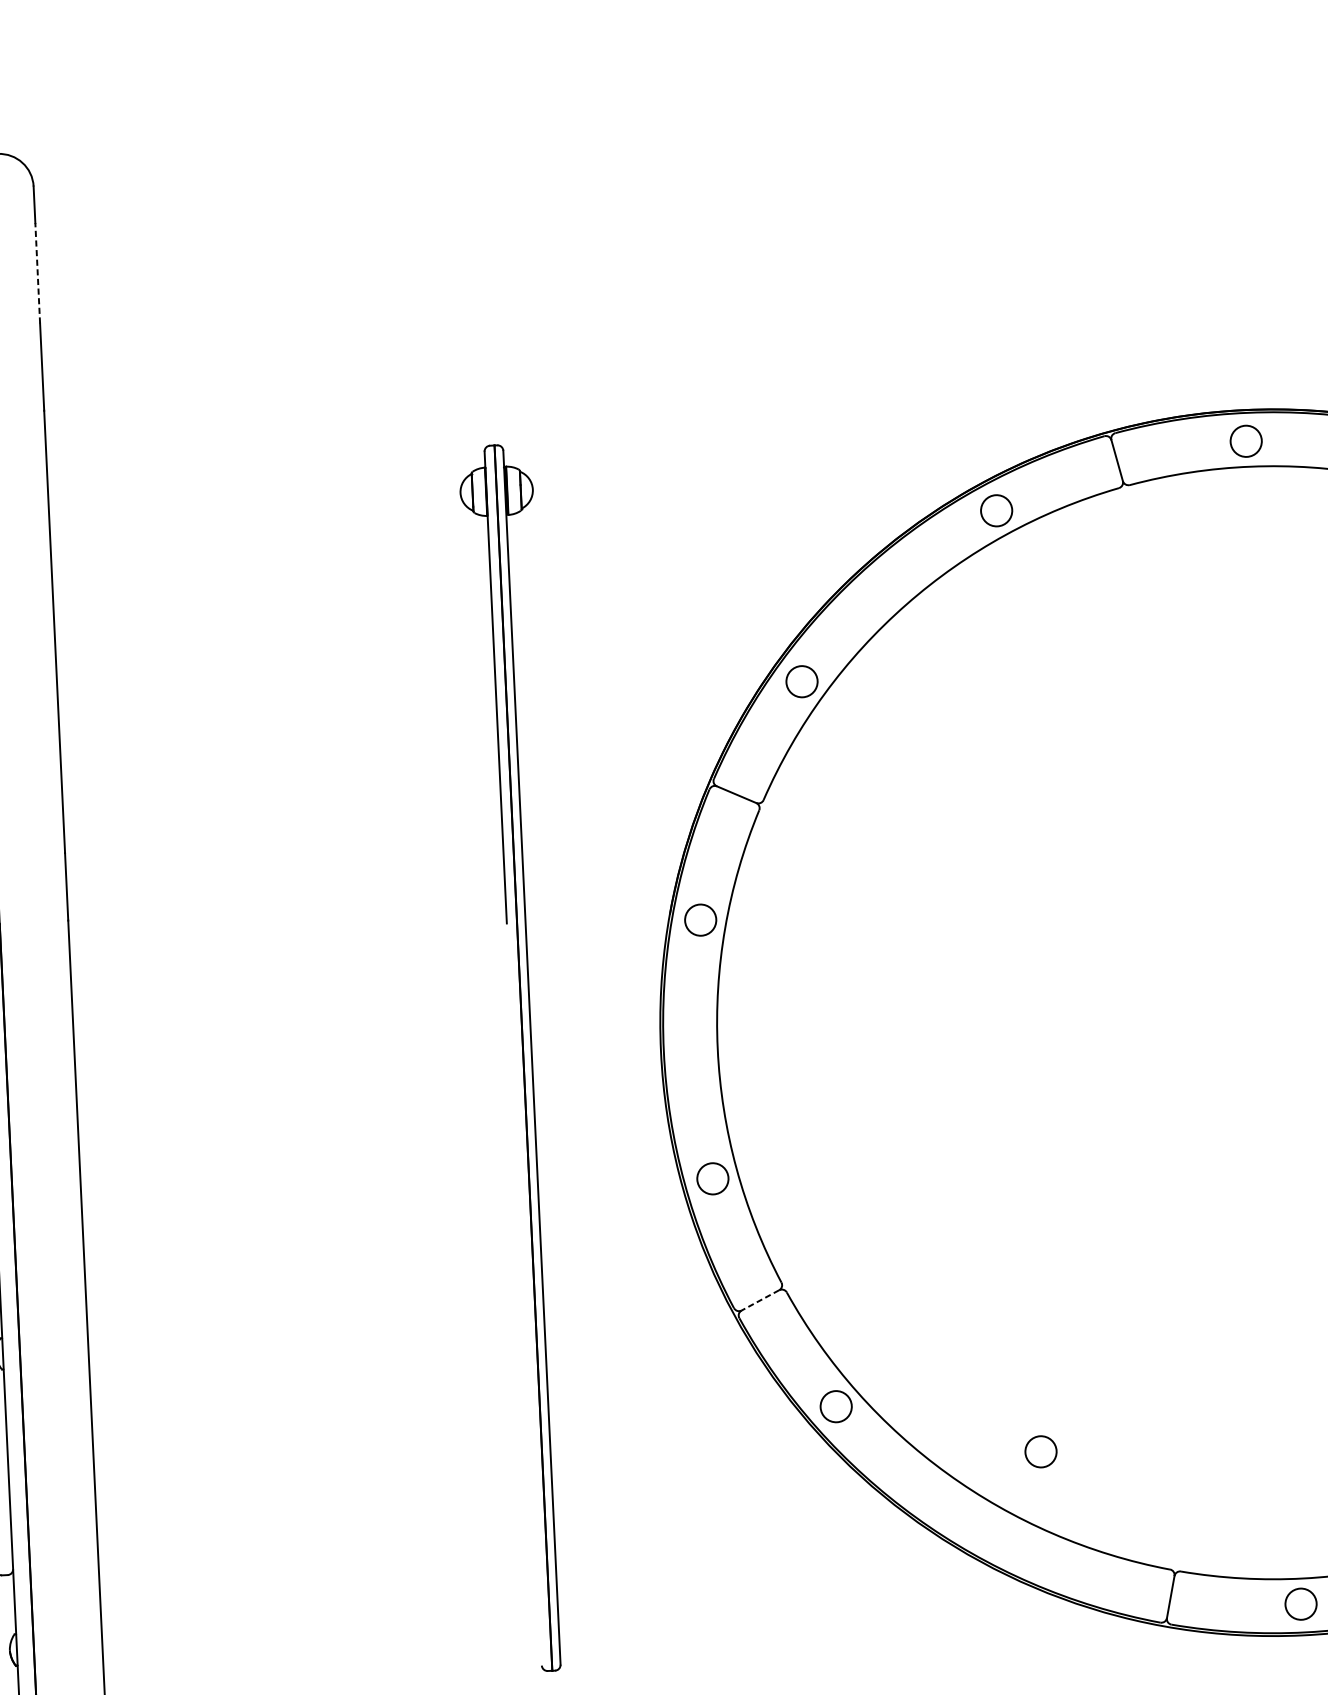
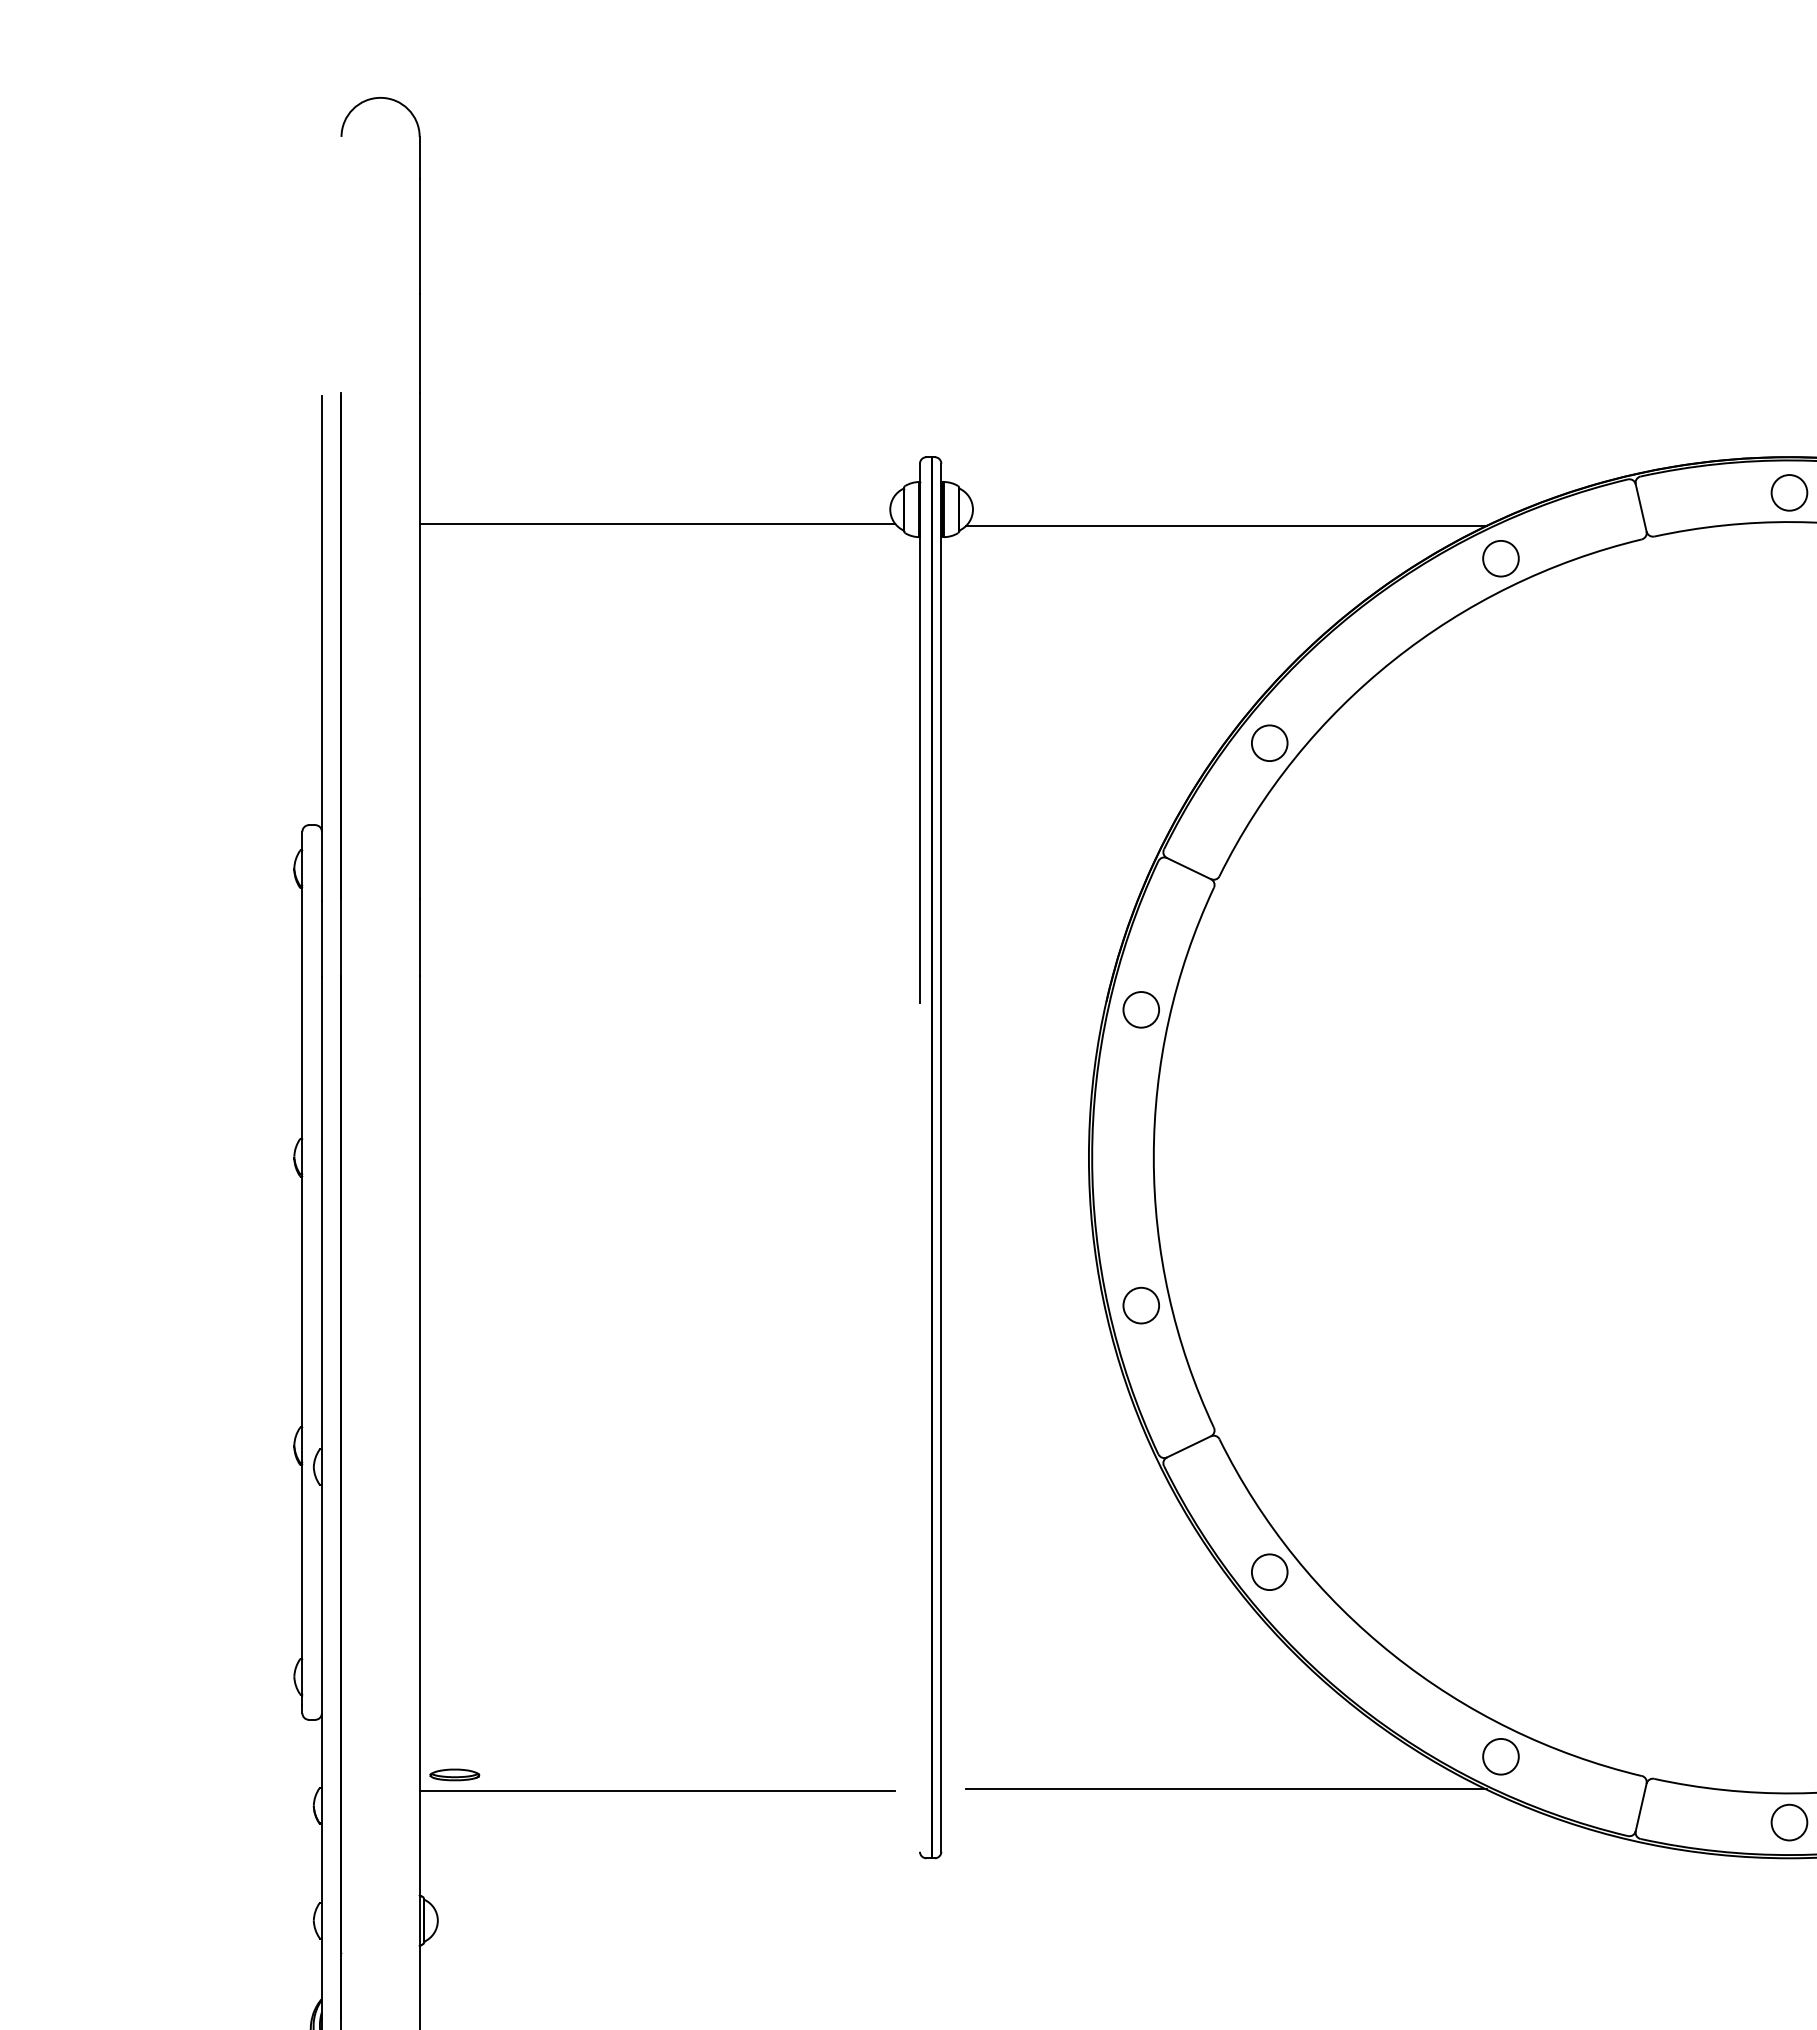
line: (37, 272) -> (419, 235), dashed -> solid
line: (755, 493) -> (1226, 526), added
line: (257, 515) -> (657, 524), added
line: (760, 1300) -> (1188, 1447), dashed -> solid
circle: (1040, 1451) -> (1500, 1756), moved
line: (807, 1598) -> (1226, 1789), added
part: (131, 1617) -> (454, 1774), added
line: (309, 1623) -> (657, 1791), added

